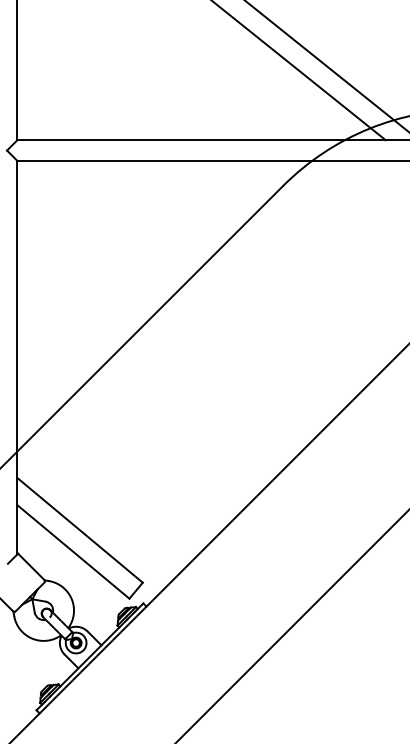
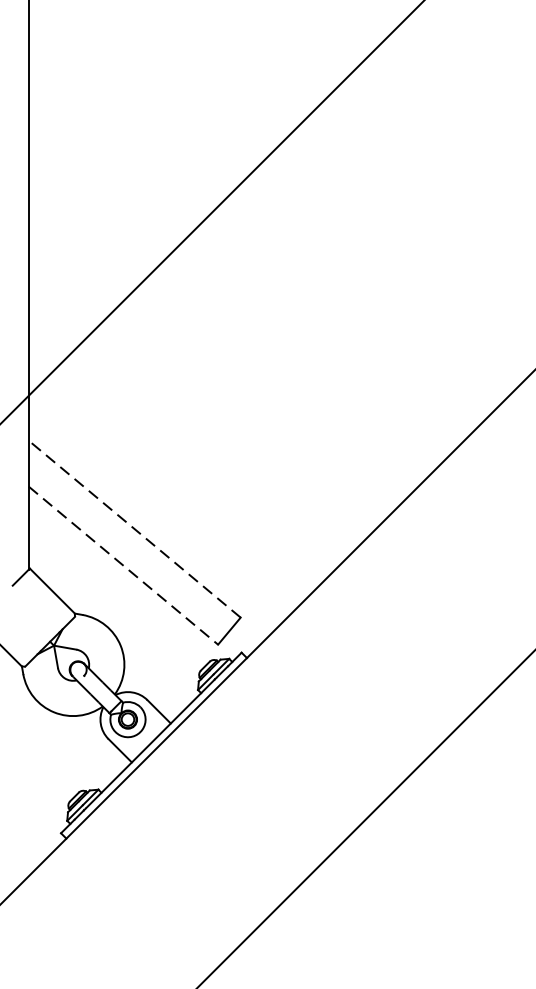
line: (80, 530) -> (135, 529), solid -> dashed
line: (73, 551) -> (123, 564), solid -> dashed

